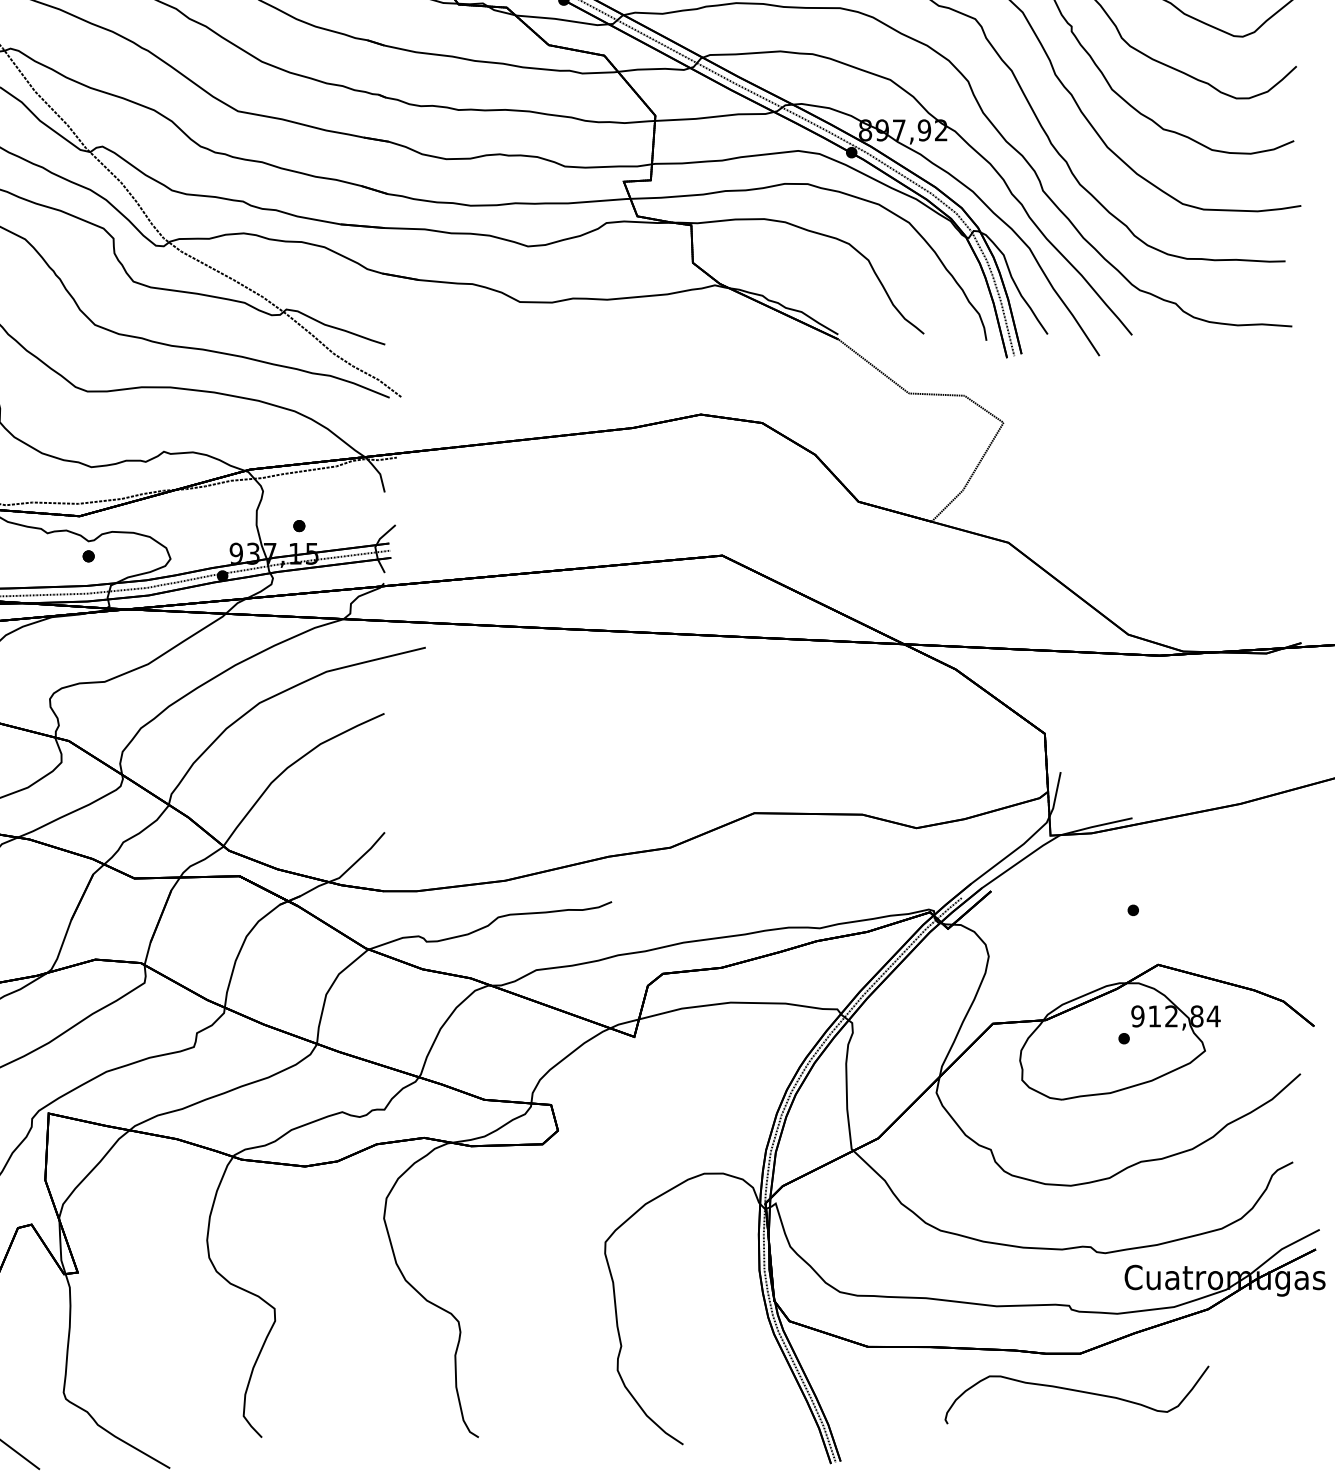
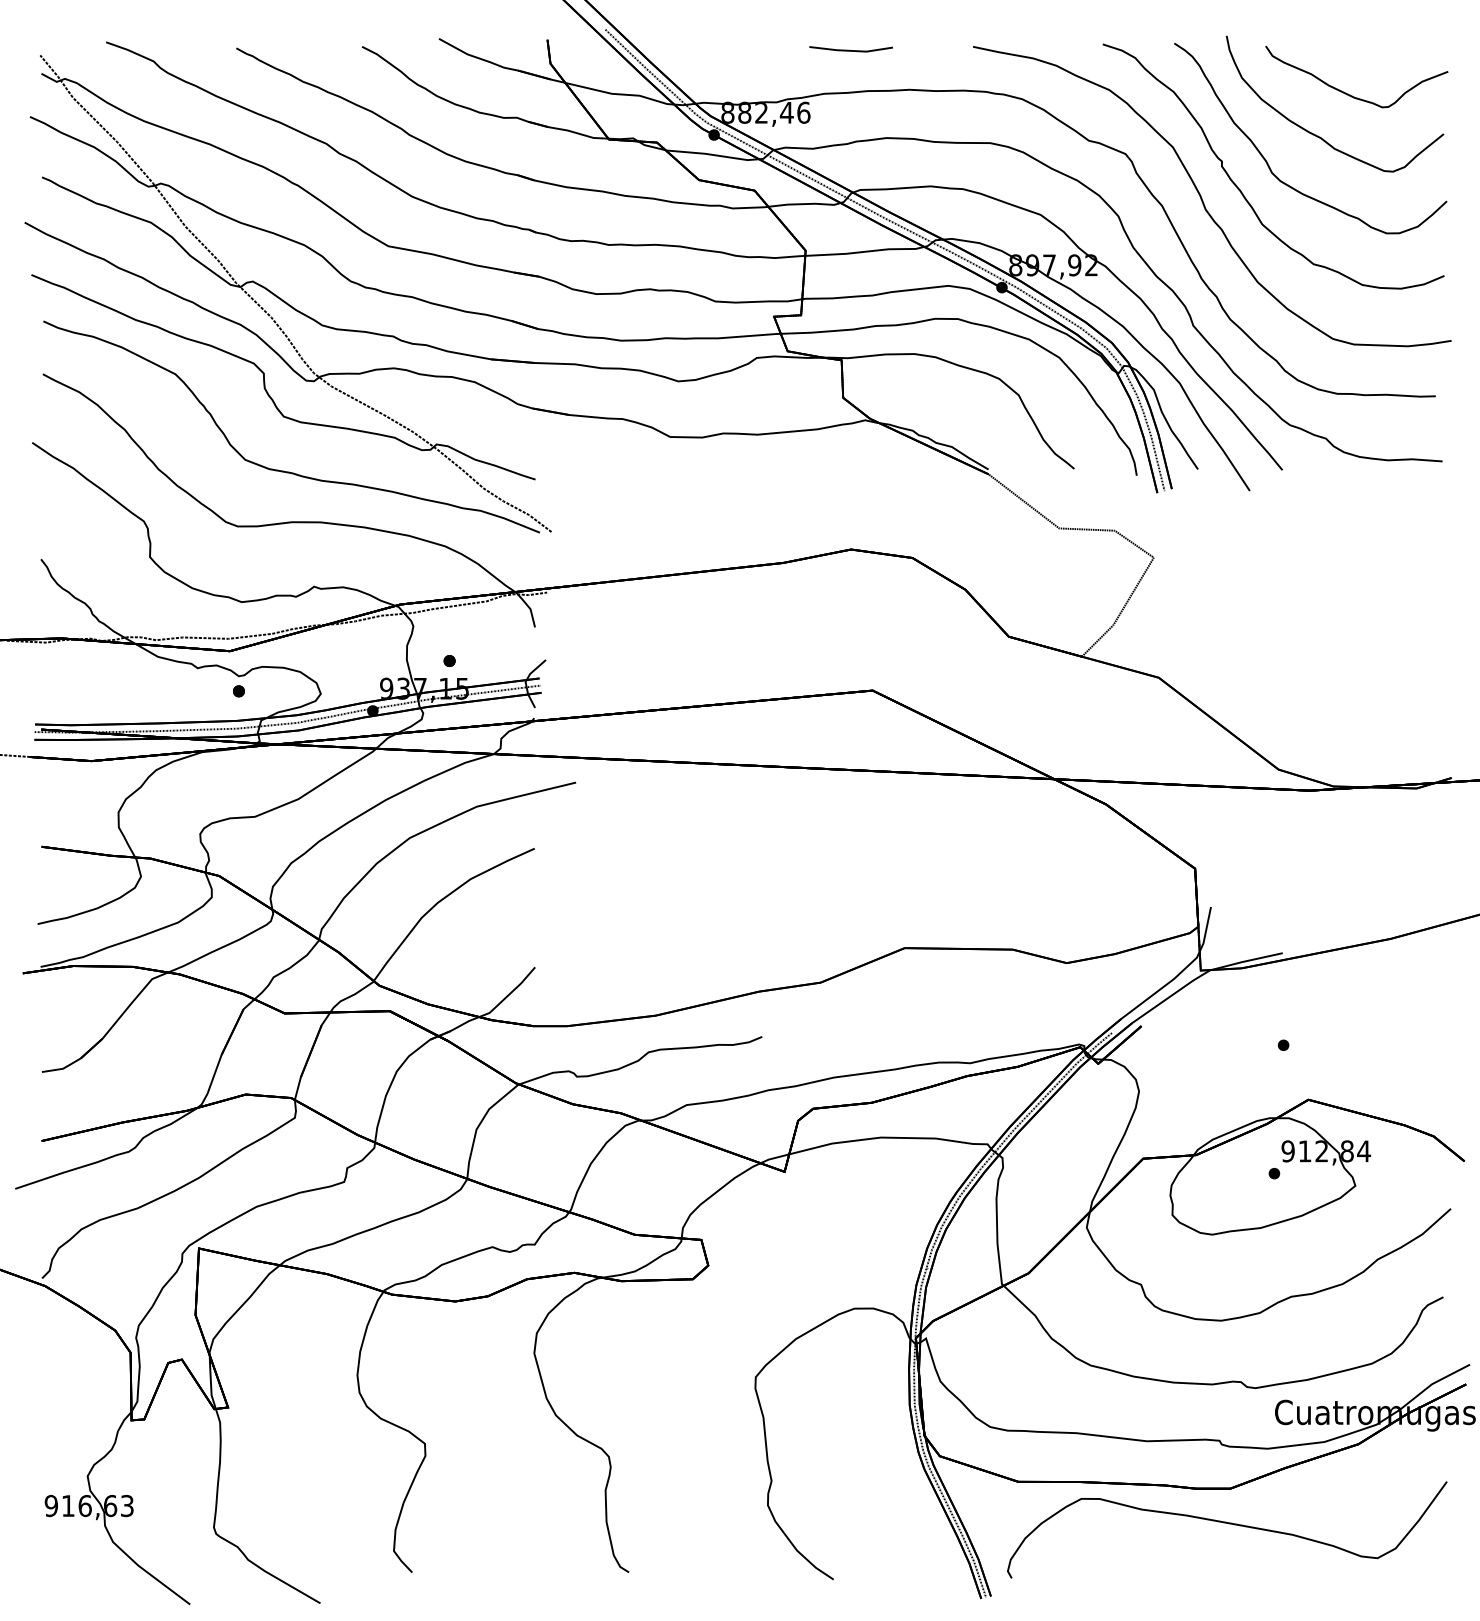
part: (1077, 1394) -> (1227, 1529), size x1.67

